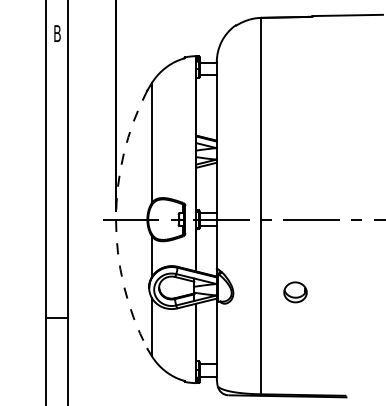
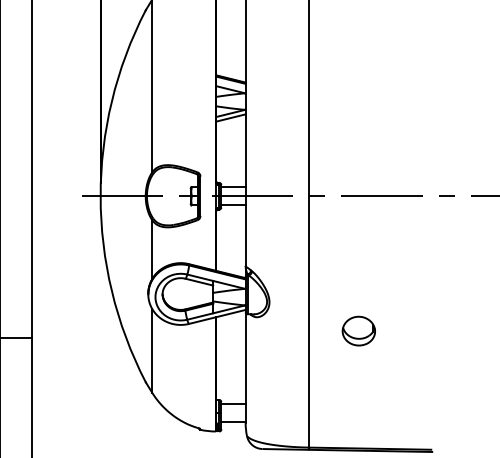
arc: (116, 219) -> (101, 196), dashed -> solid
part: (295, 292) -> (358, 331), moved

